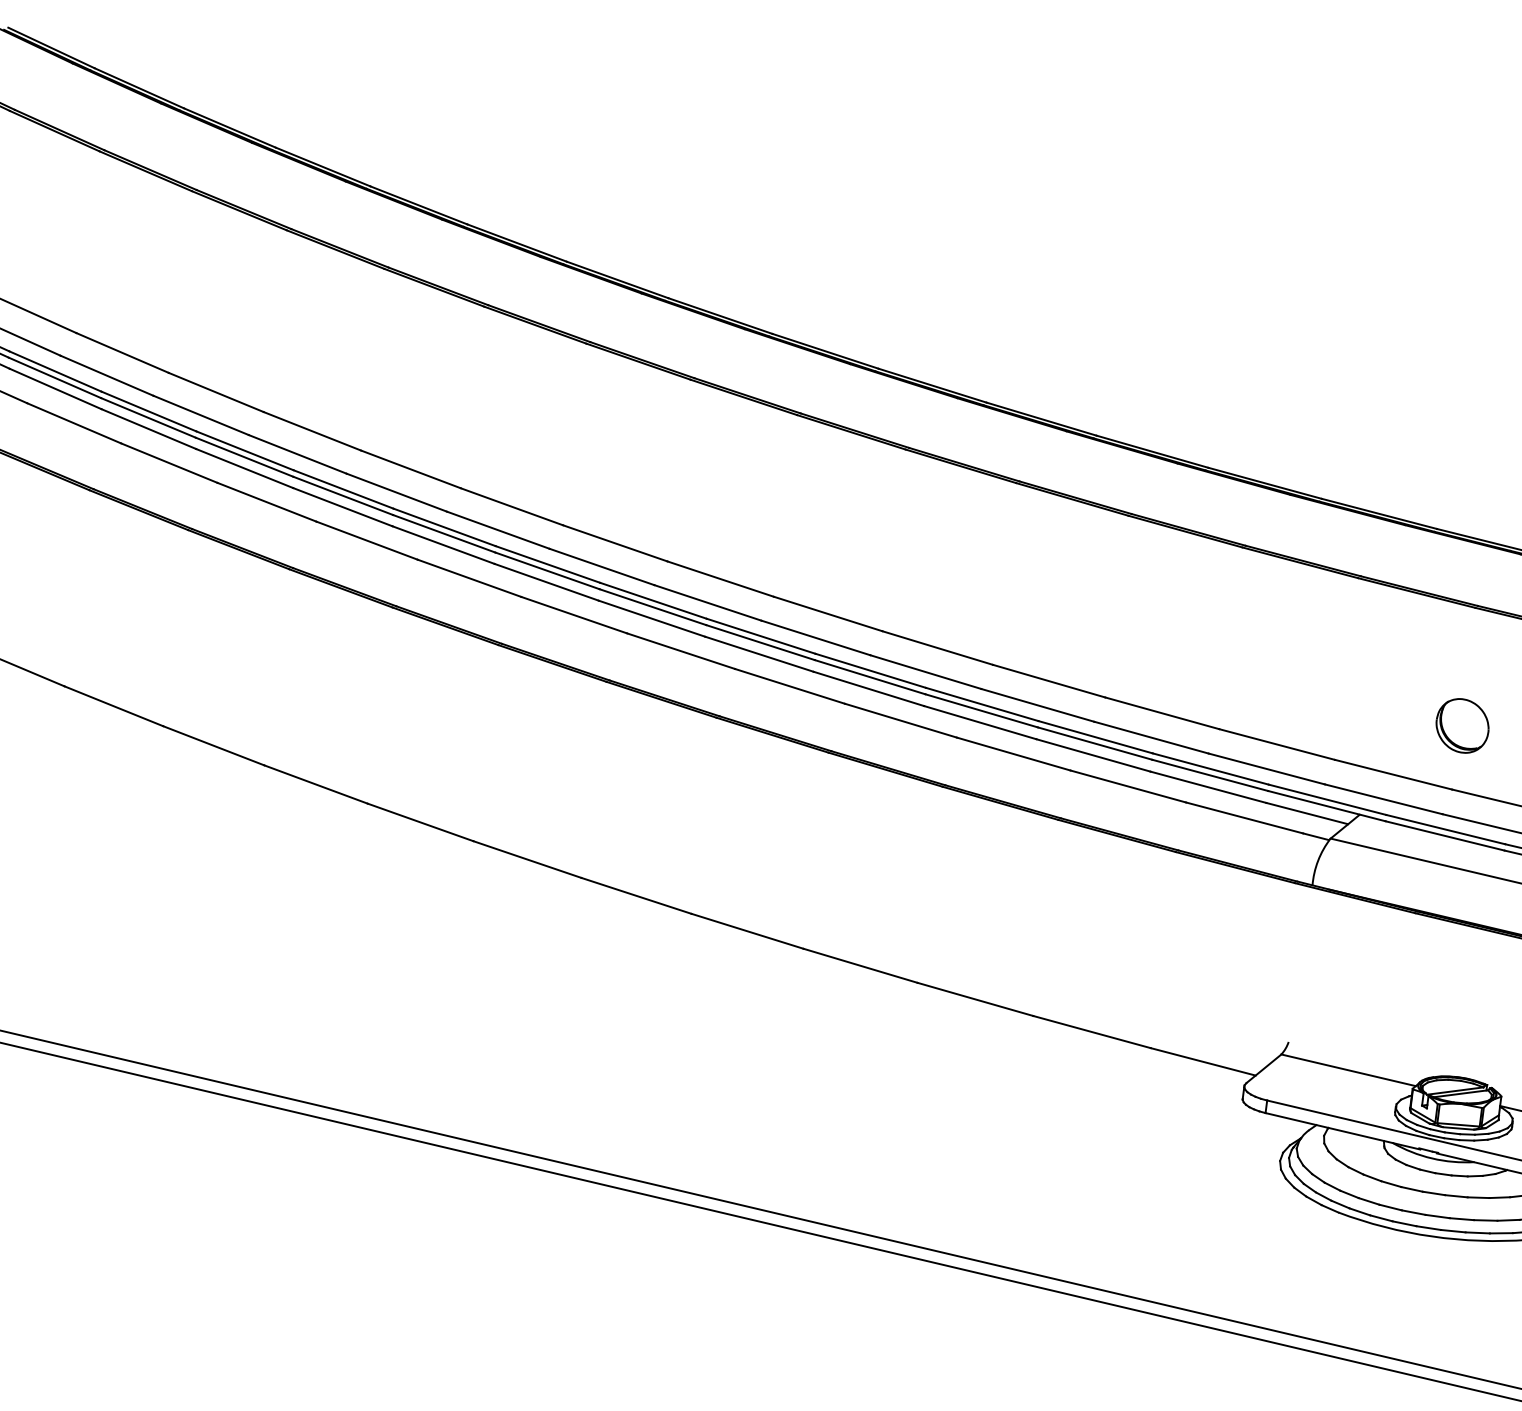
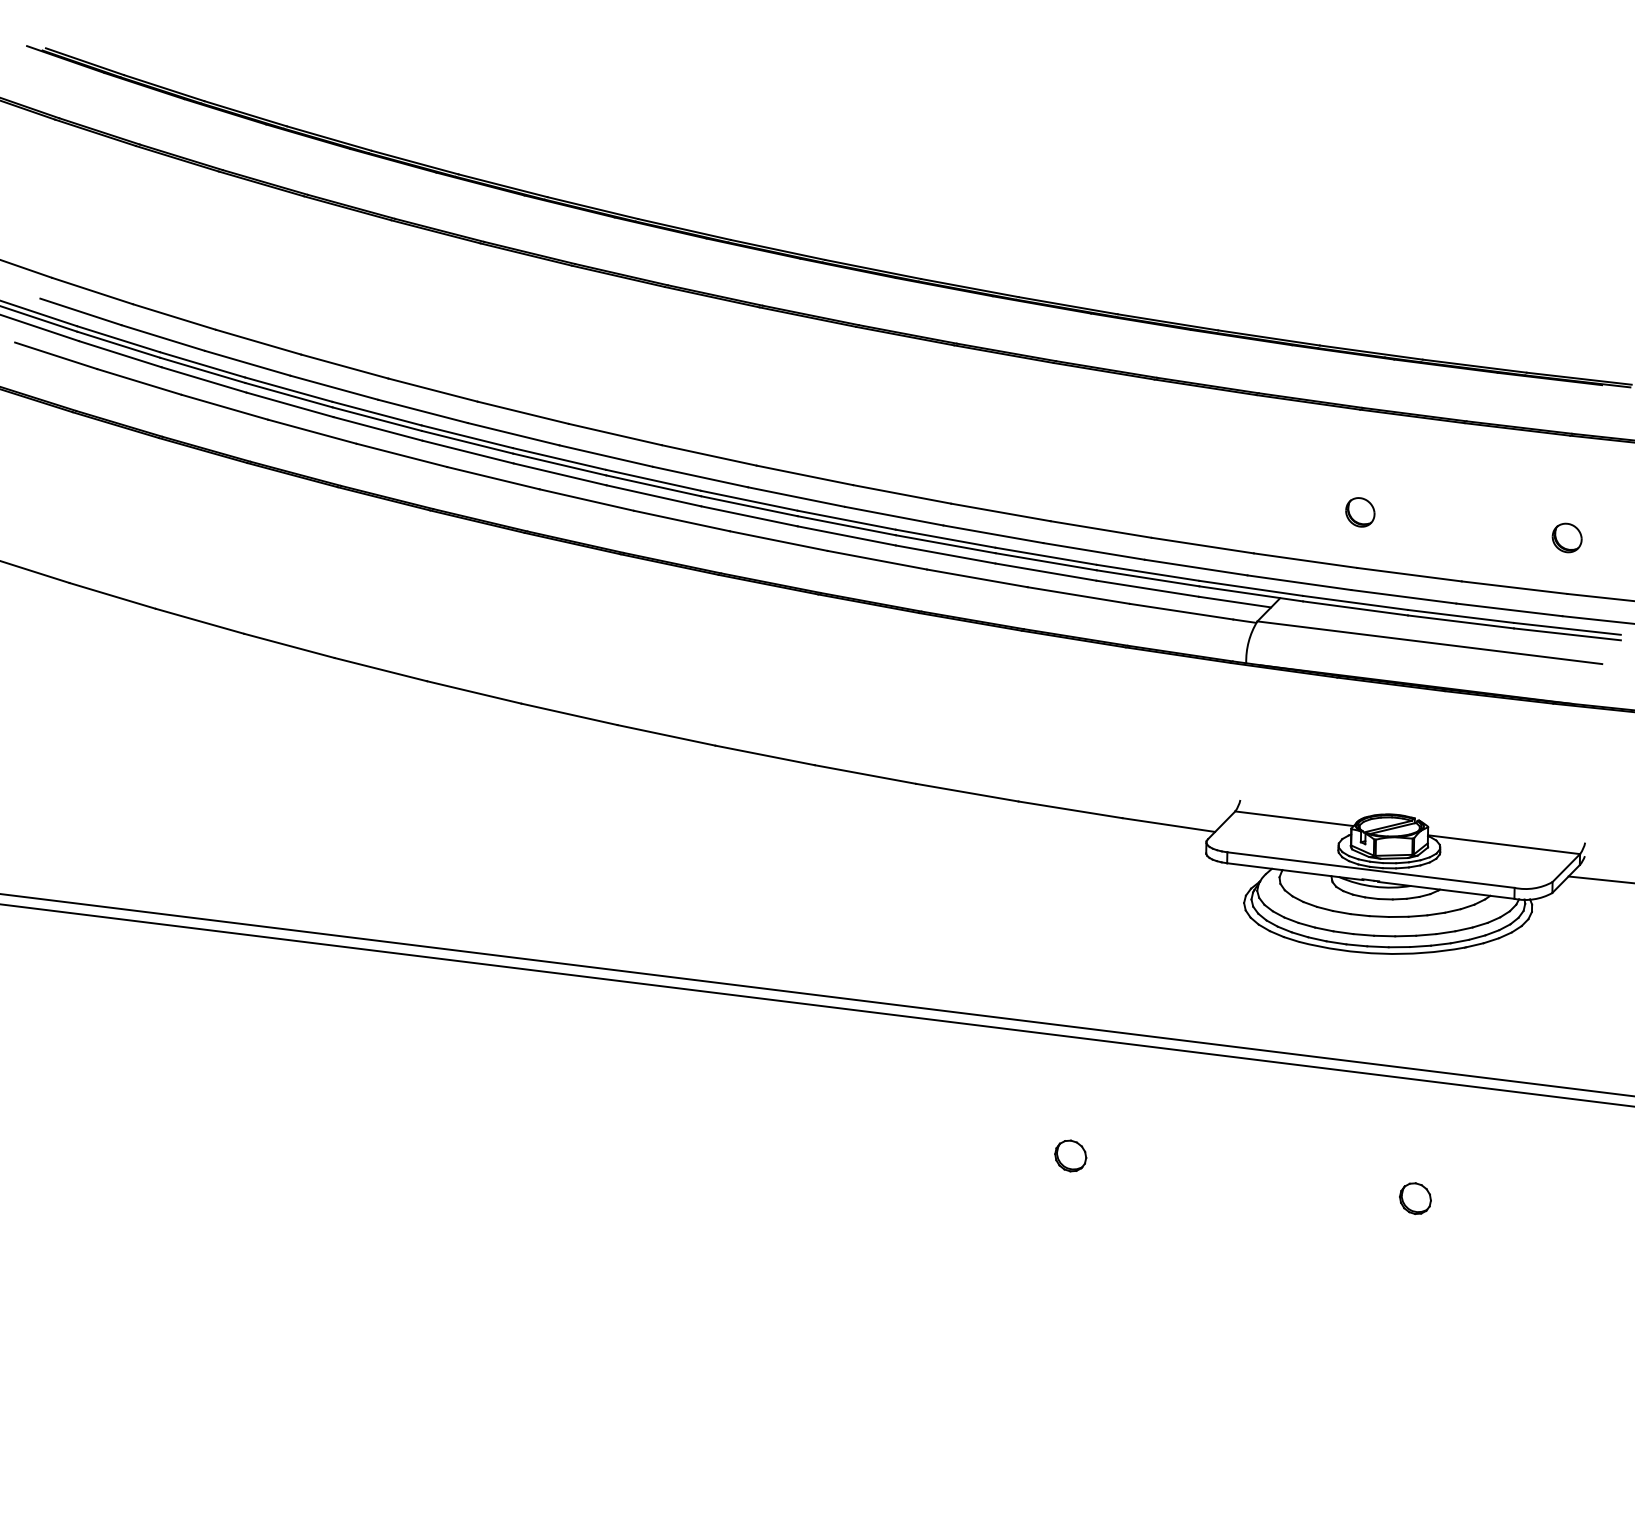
part: (1462, 726) -> (1360, 512), size x0.62

